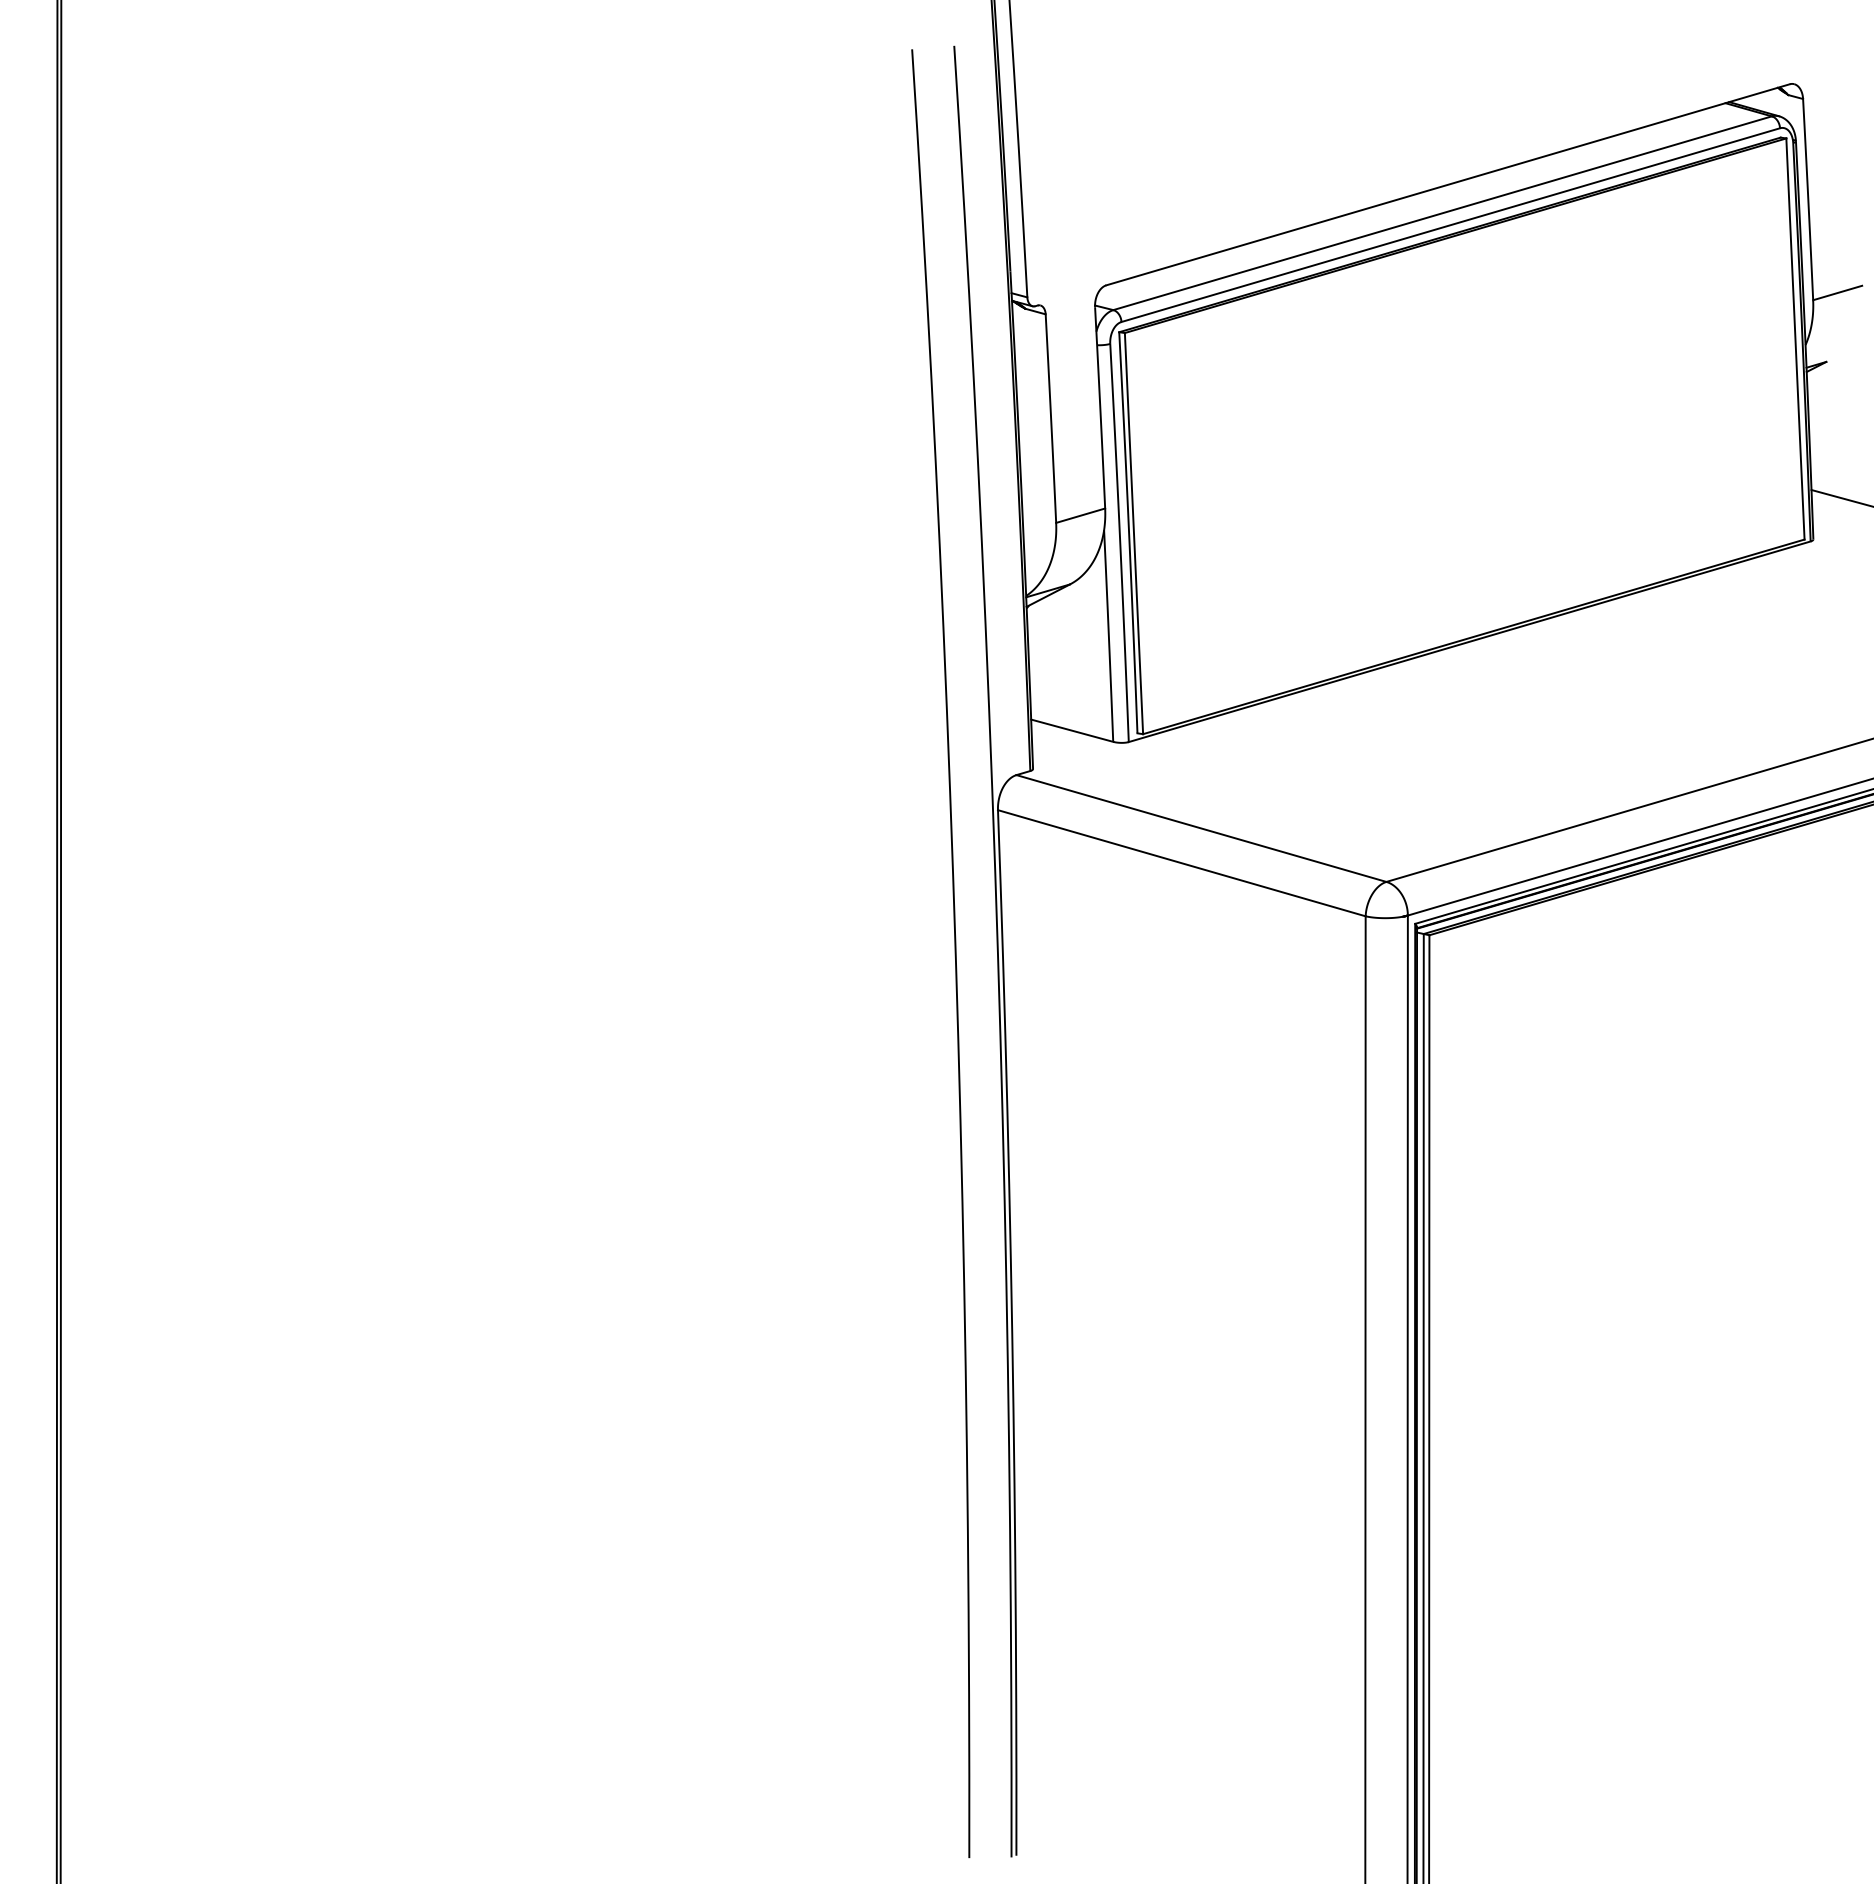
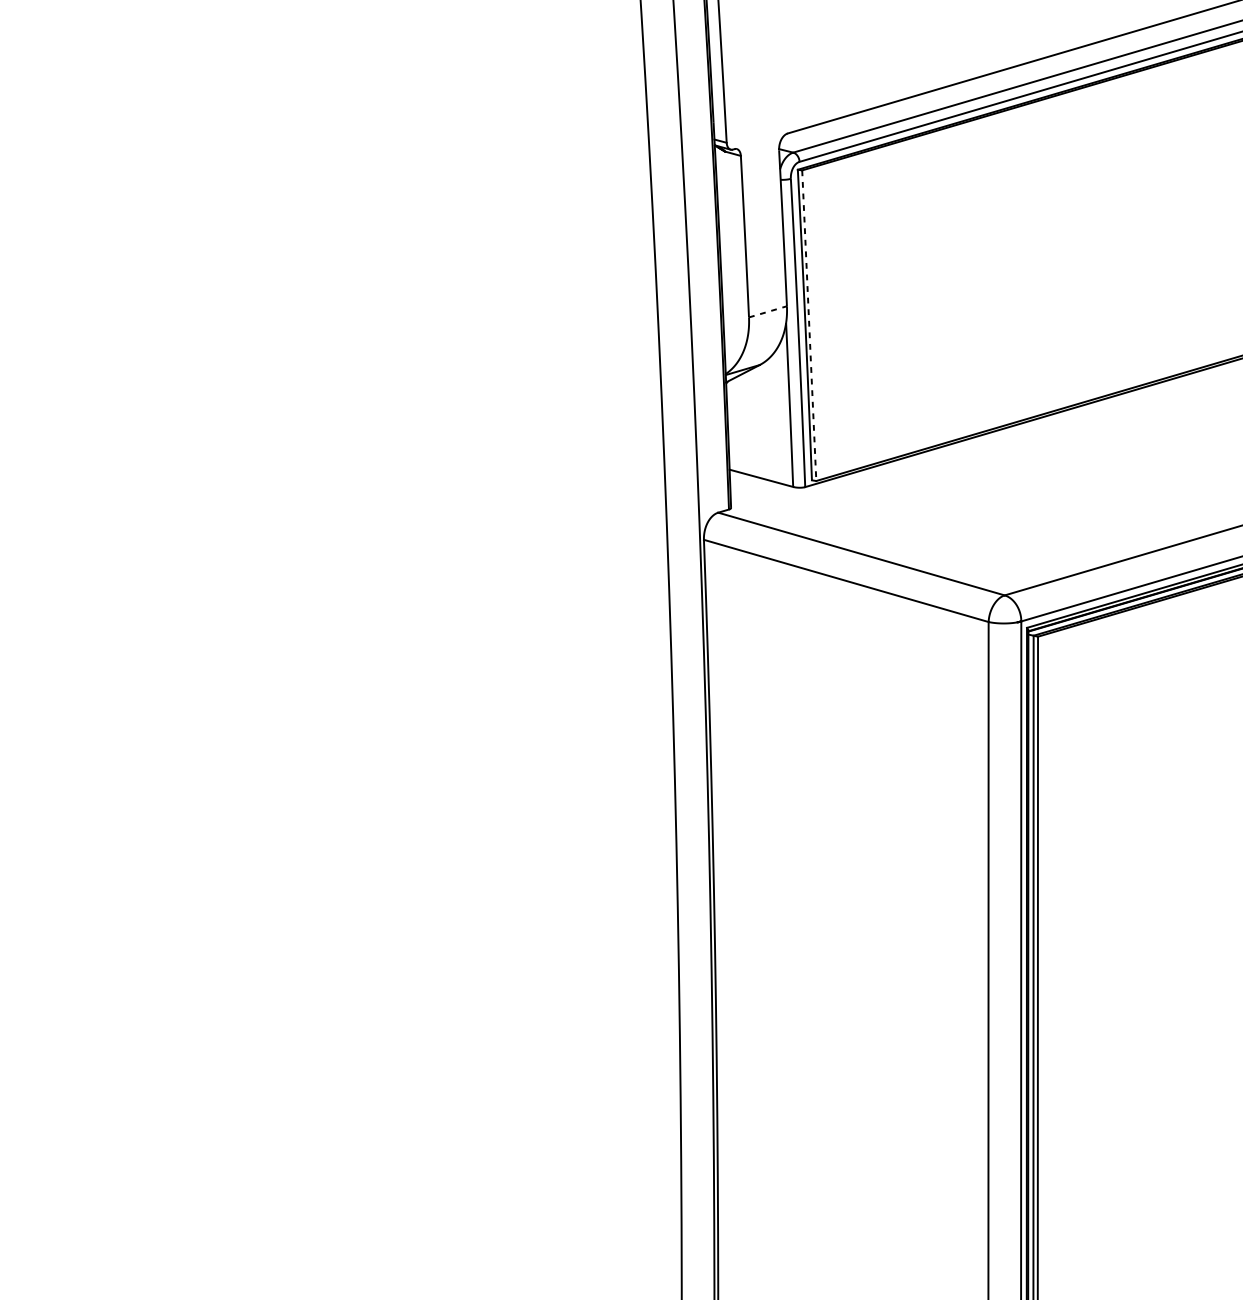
line: (1080, 515) -> (767, 311), solid -> dashed
line: (1134, 533) -> (809, 325), solid -> dashed

